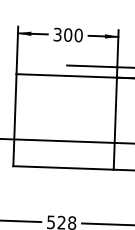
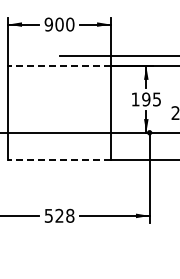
text: (57, 34) -> (48, 24), 300 -> 900
line: (66, 76) -> (59, 66), solid -> dashed
line: (63, 168) -> (59, 160), solid -> dashed

